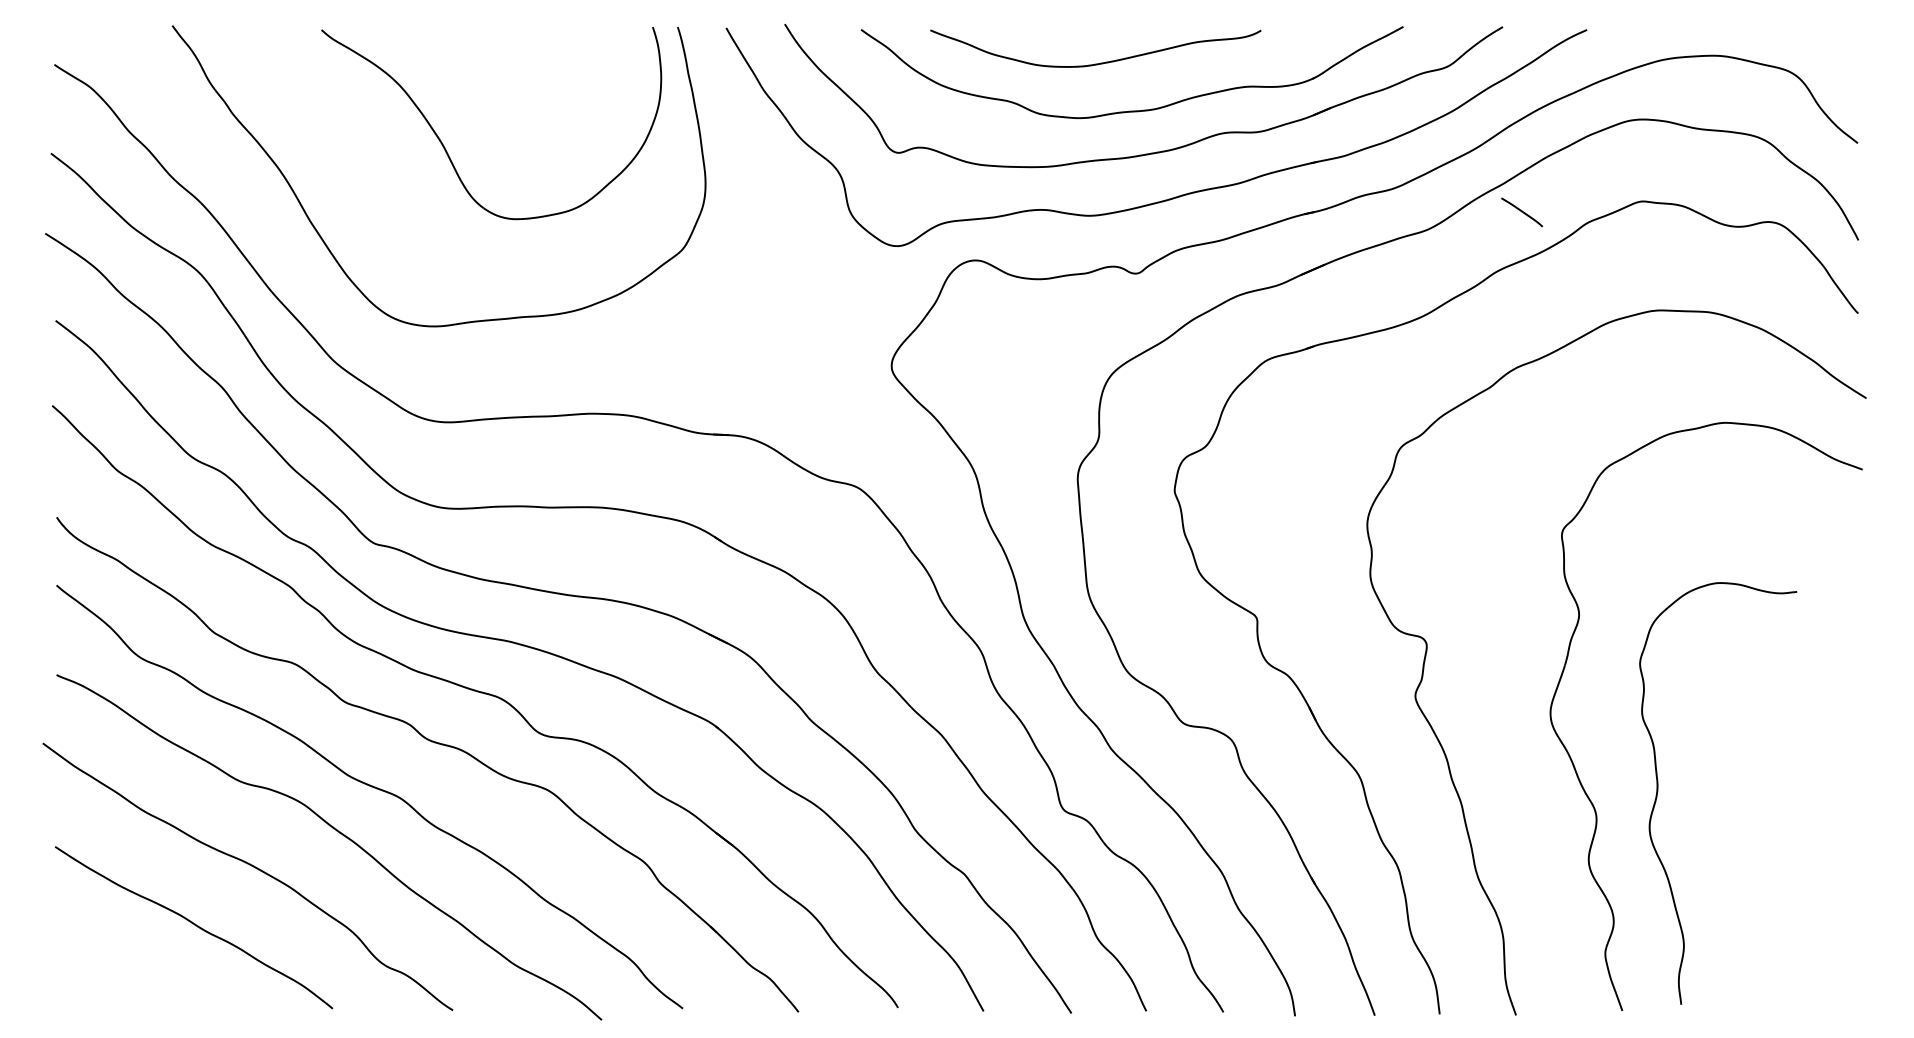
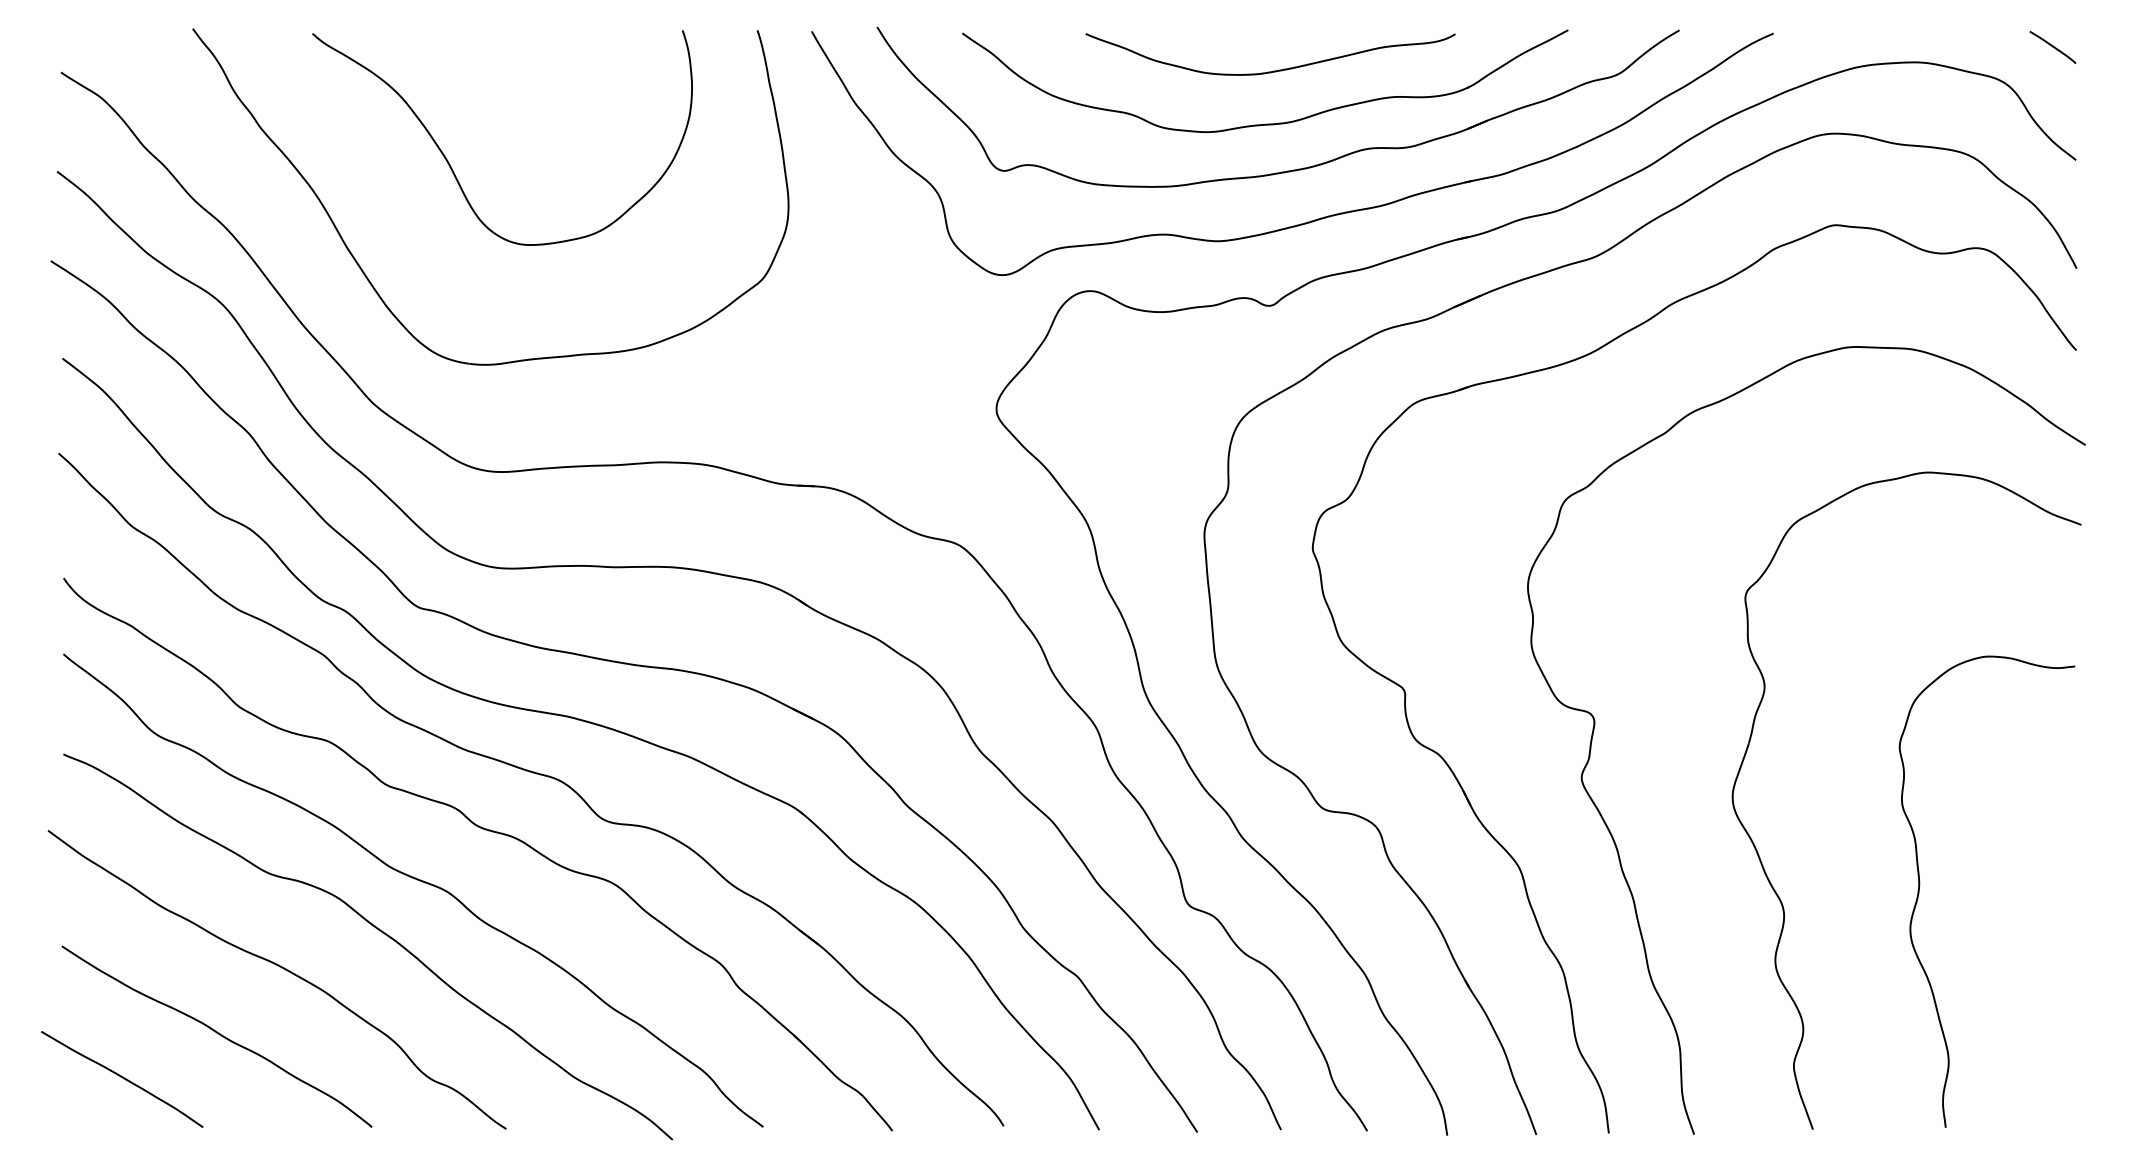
curve: (1098, 62) -> (1273, 70), moved
part: (445, 147) -> (450, 164), moved
line: (1521, 212) -> (2052, 47), moved
curve: (1658, 787) -> (1920, 885), moved
curve: (109, 965) -> (122, 1078), added

